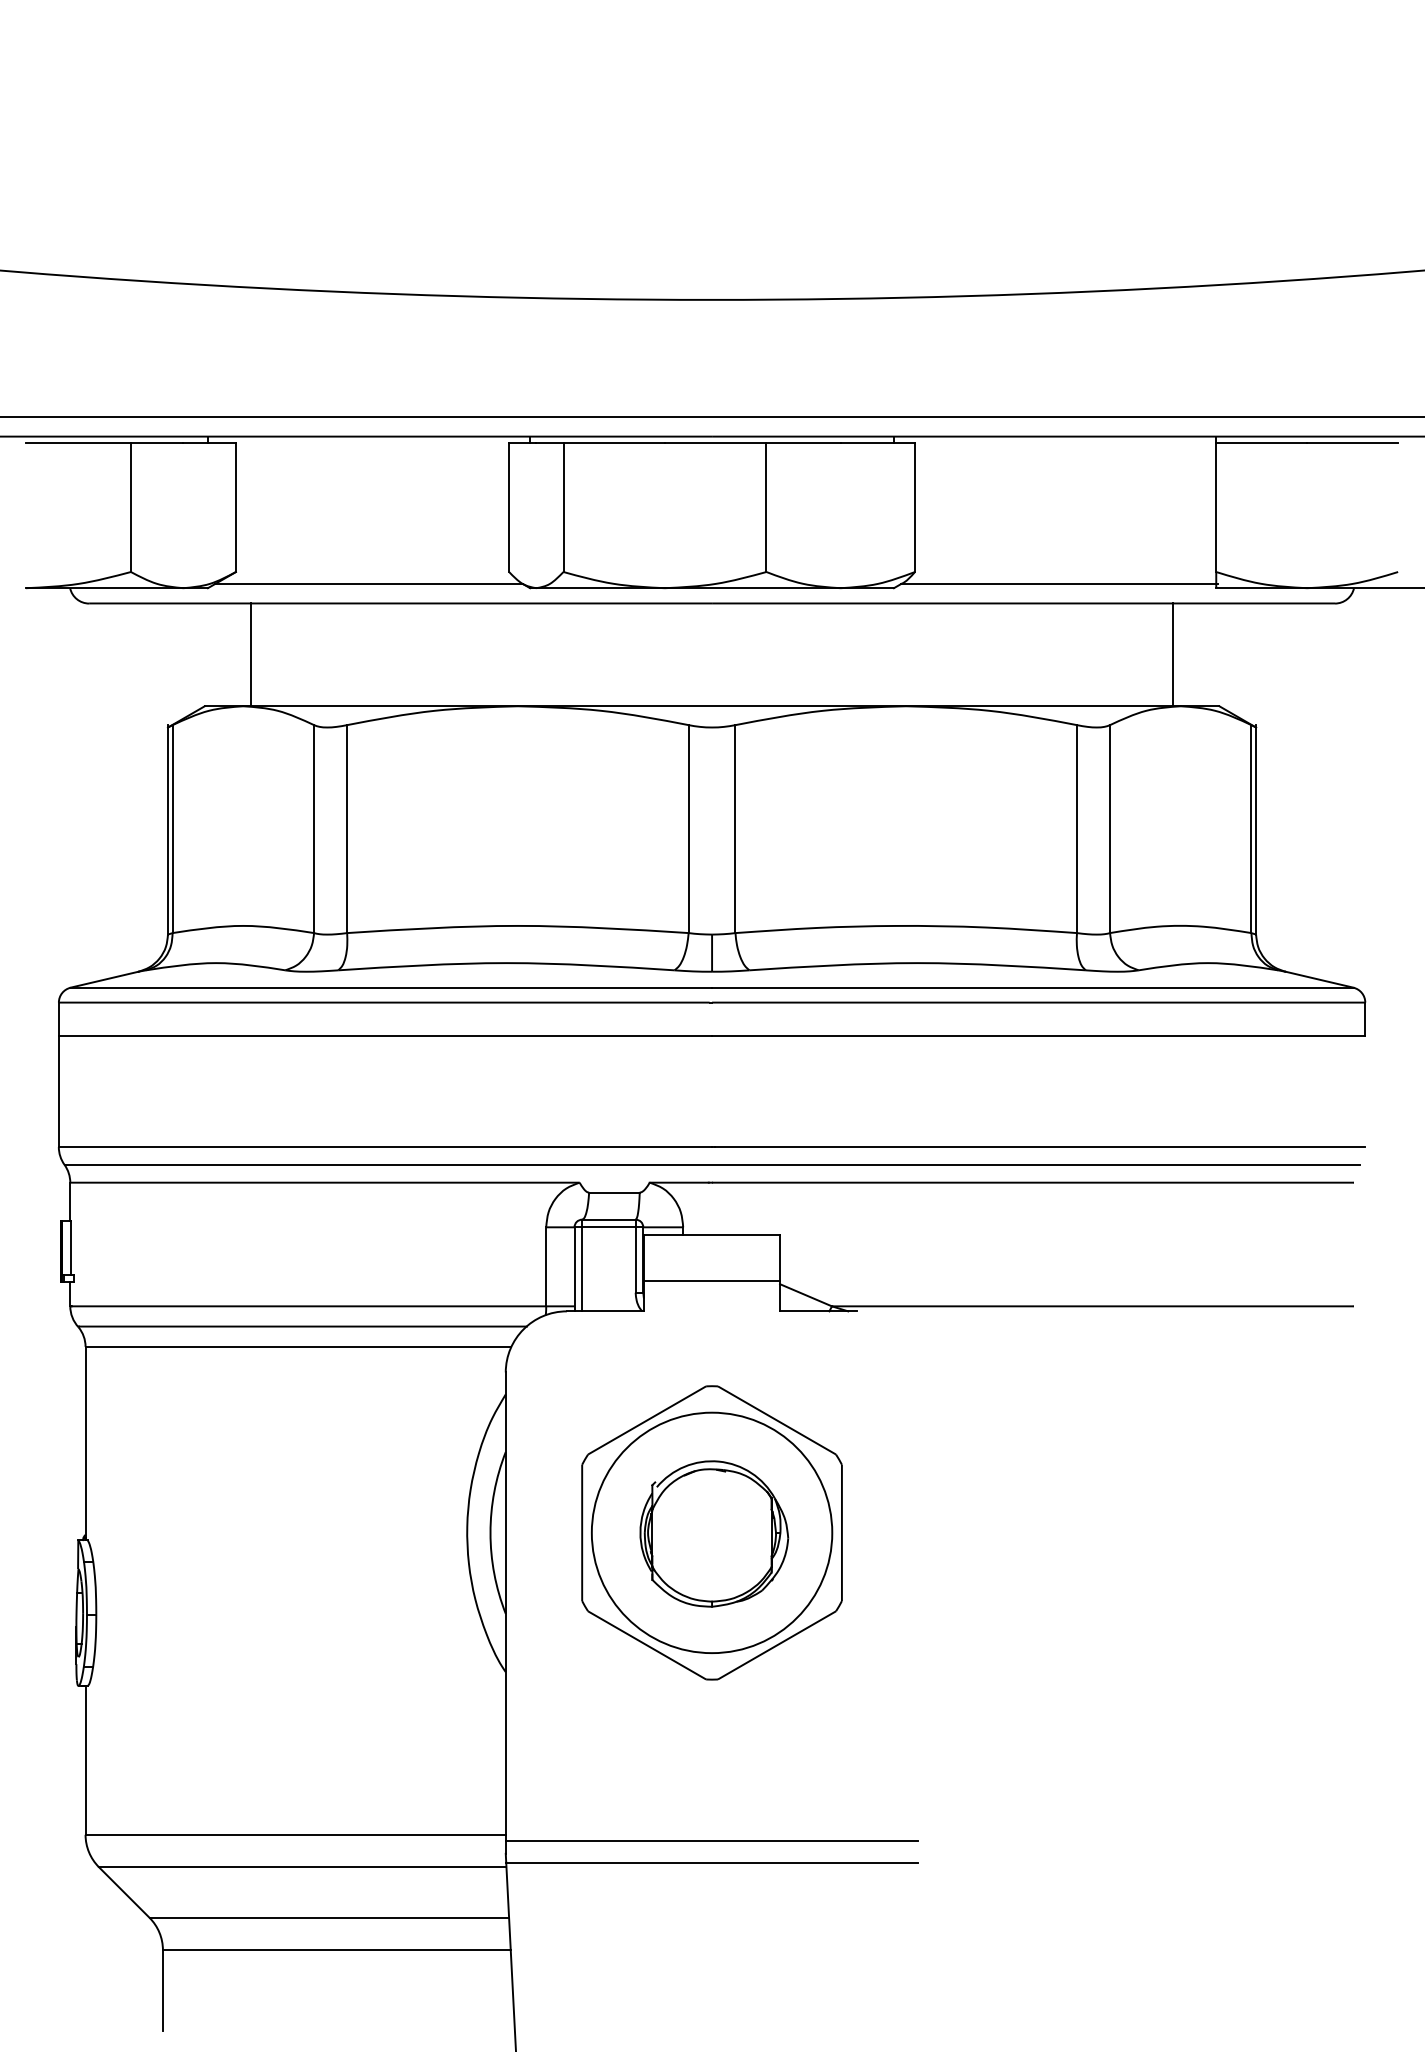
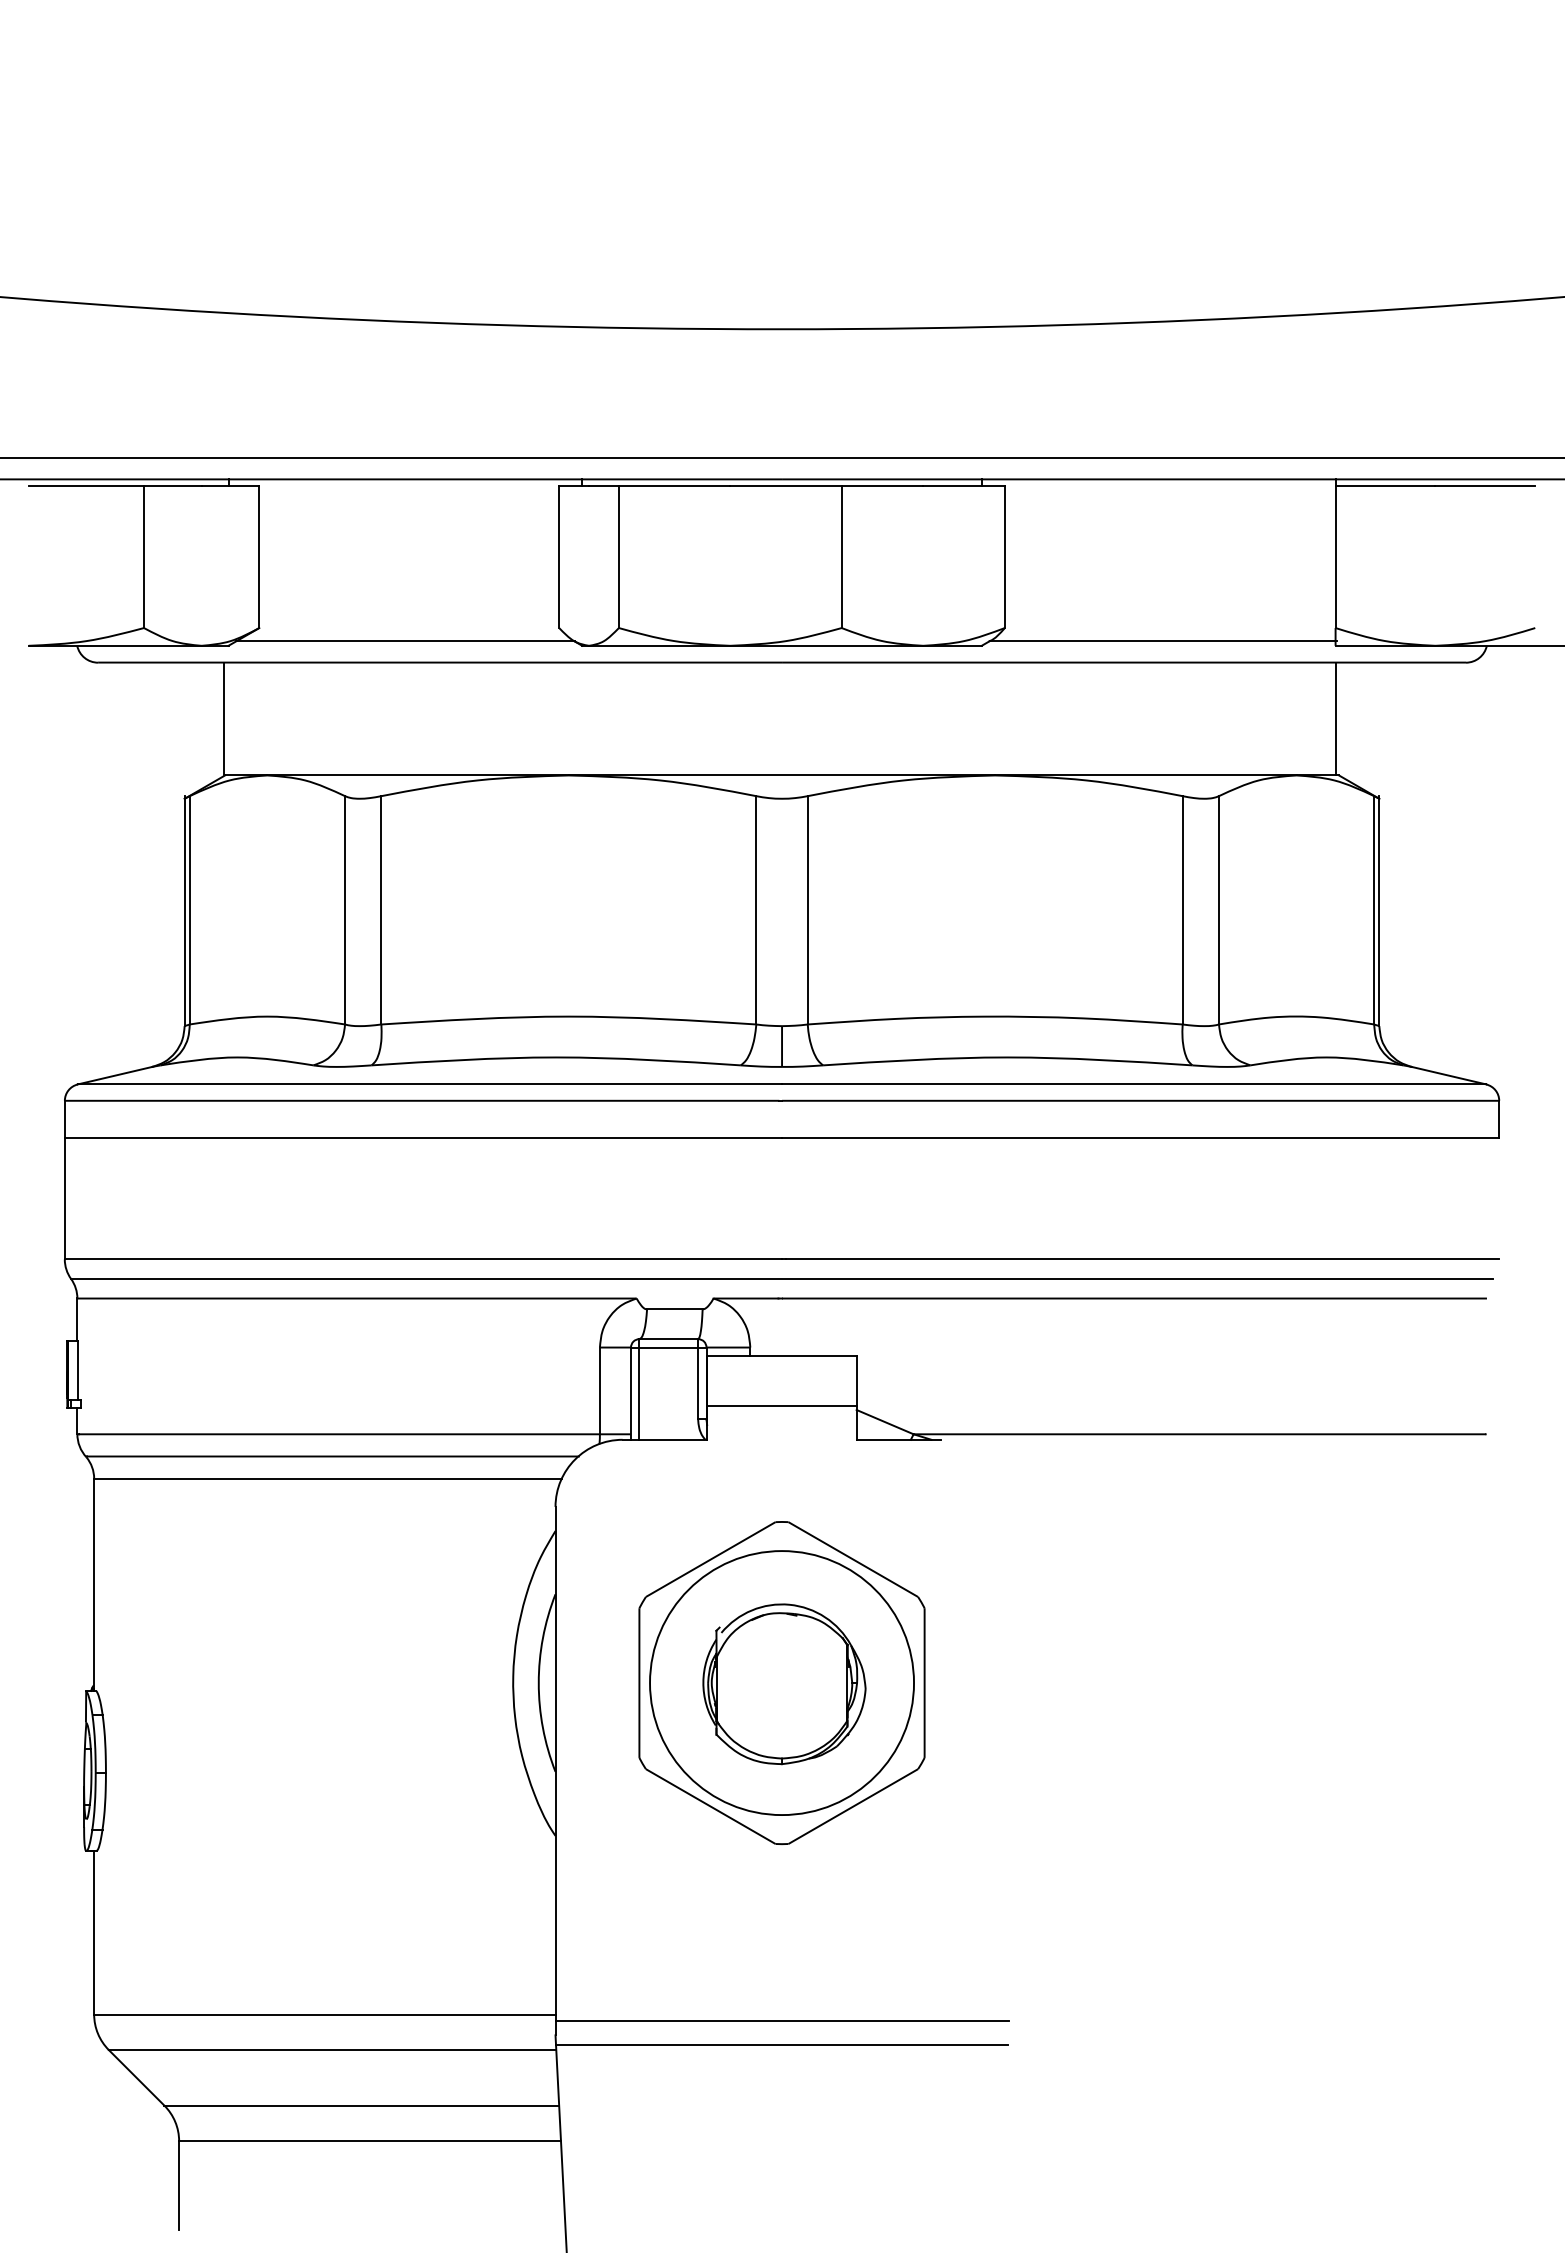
line: (251, 654) -> (224, 718), moved
line: (1172, 654) -> (1335, 718), moved

